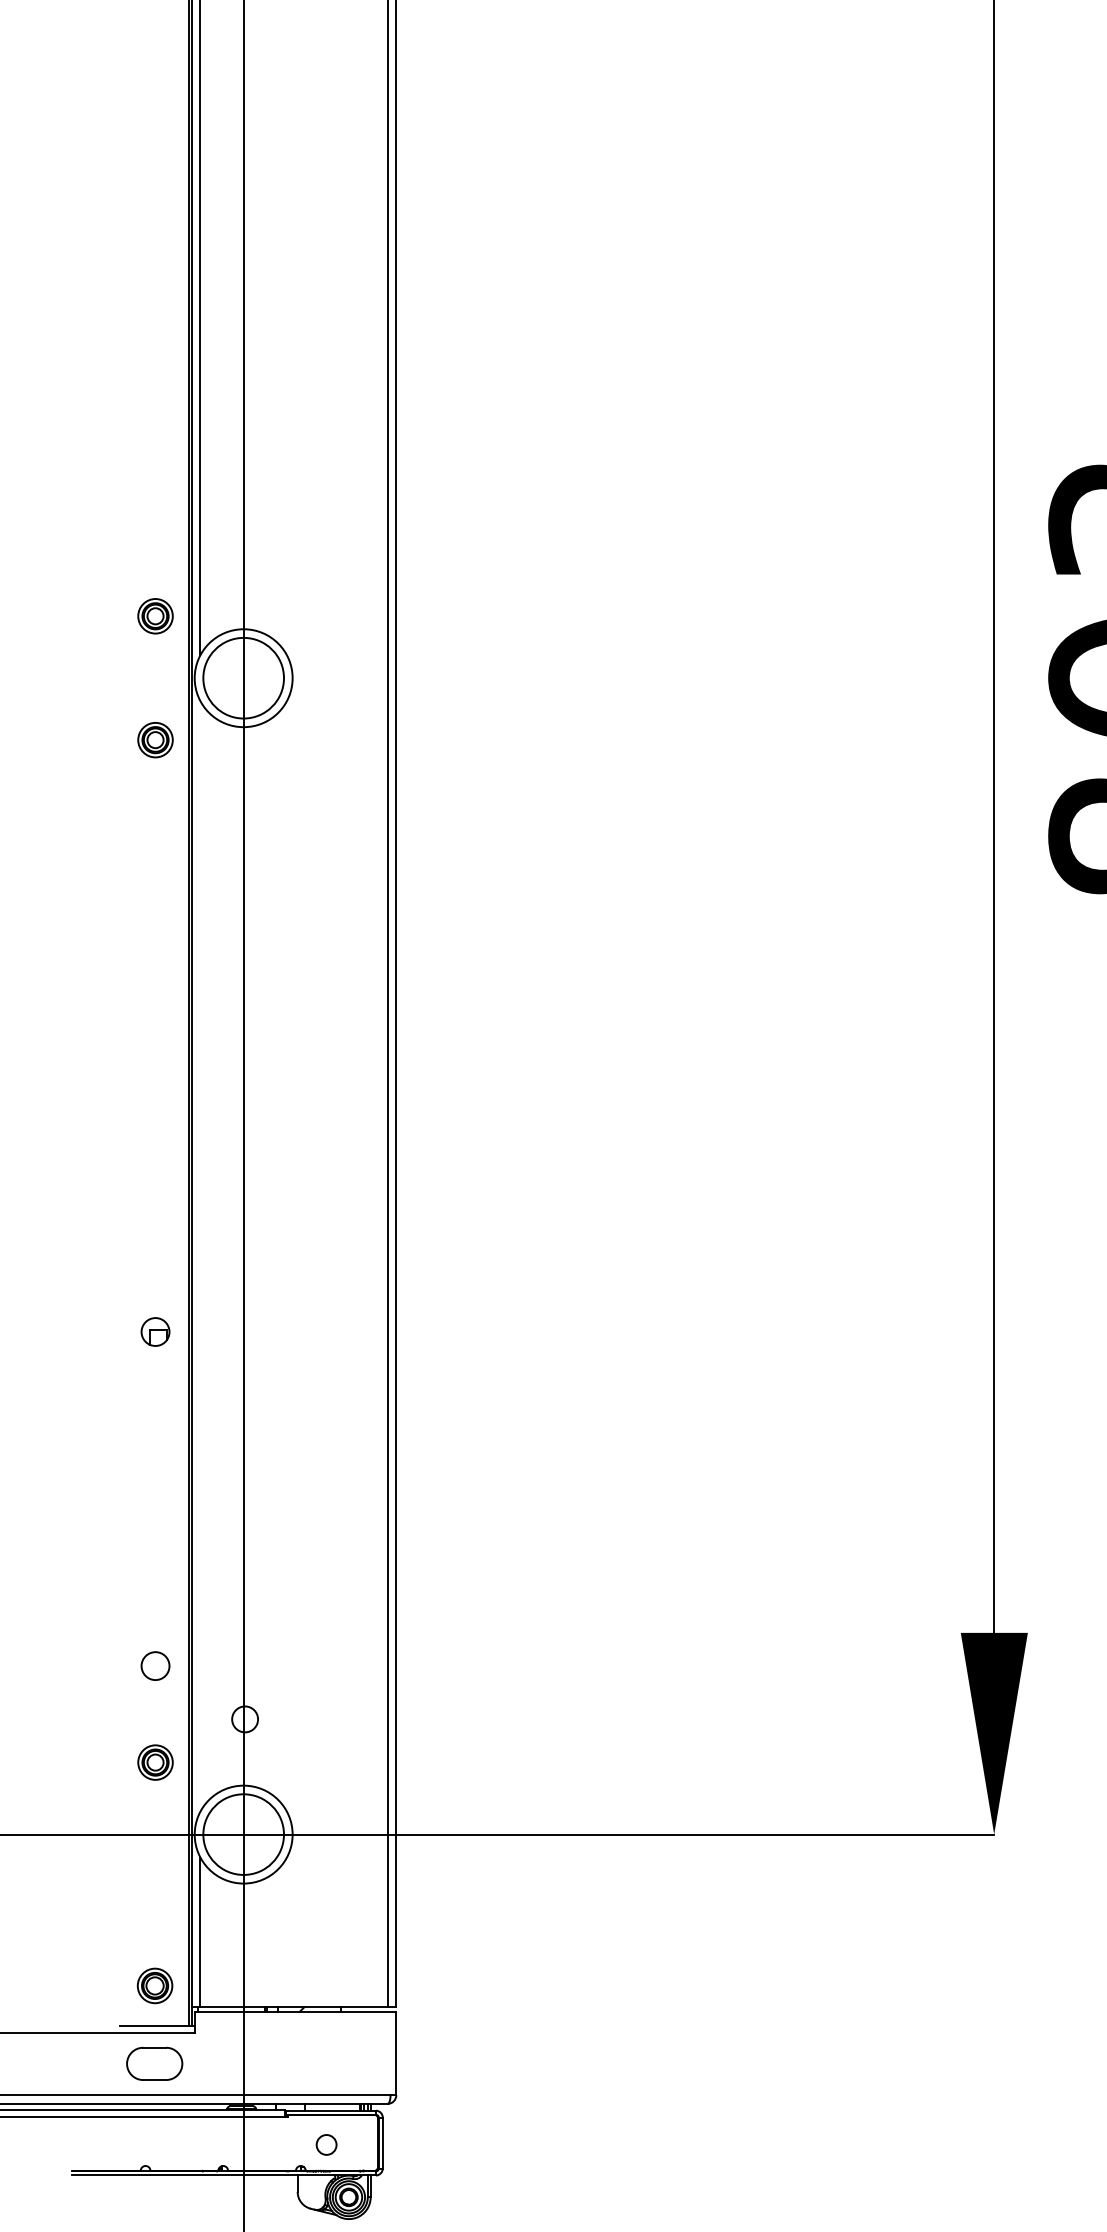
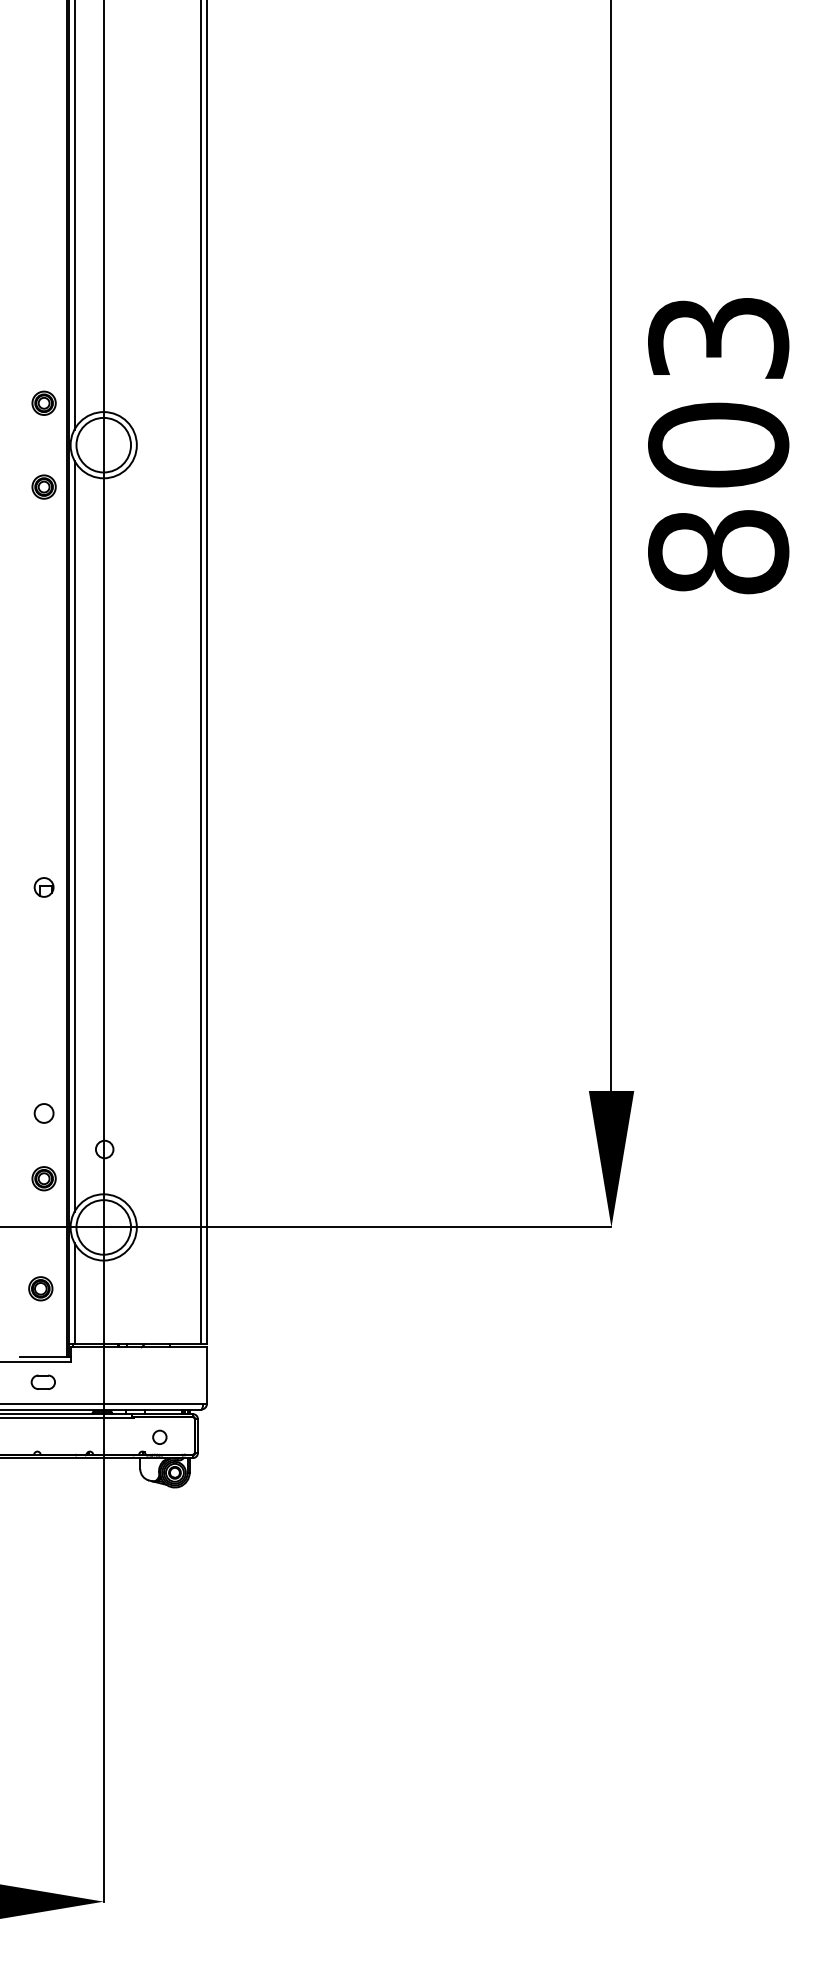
line: (200, 1255) -> (74, 835), added
part: (154, 1985) -> (40, 1288), moved
part: (153, 2062) -> (42, 1381), size x0.62

